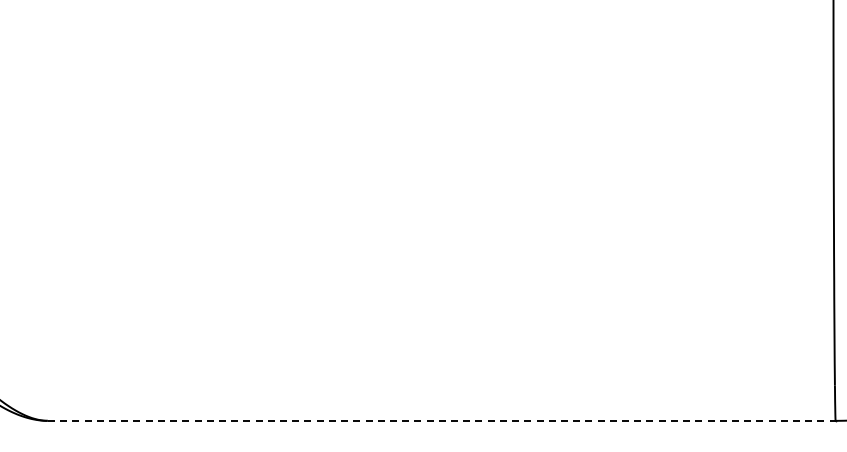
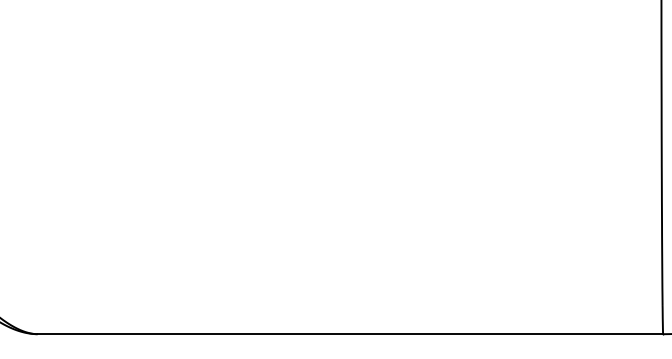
line: (441, 420) -> (350, 333), dashed -> solid

